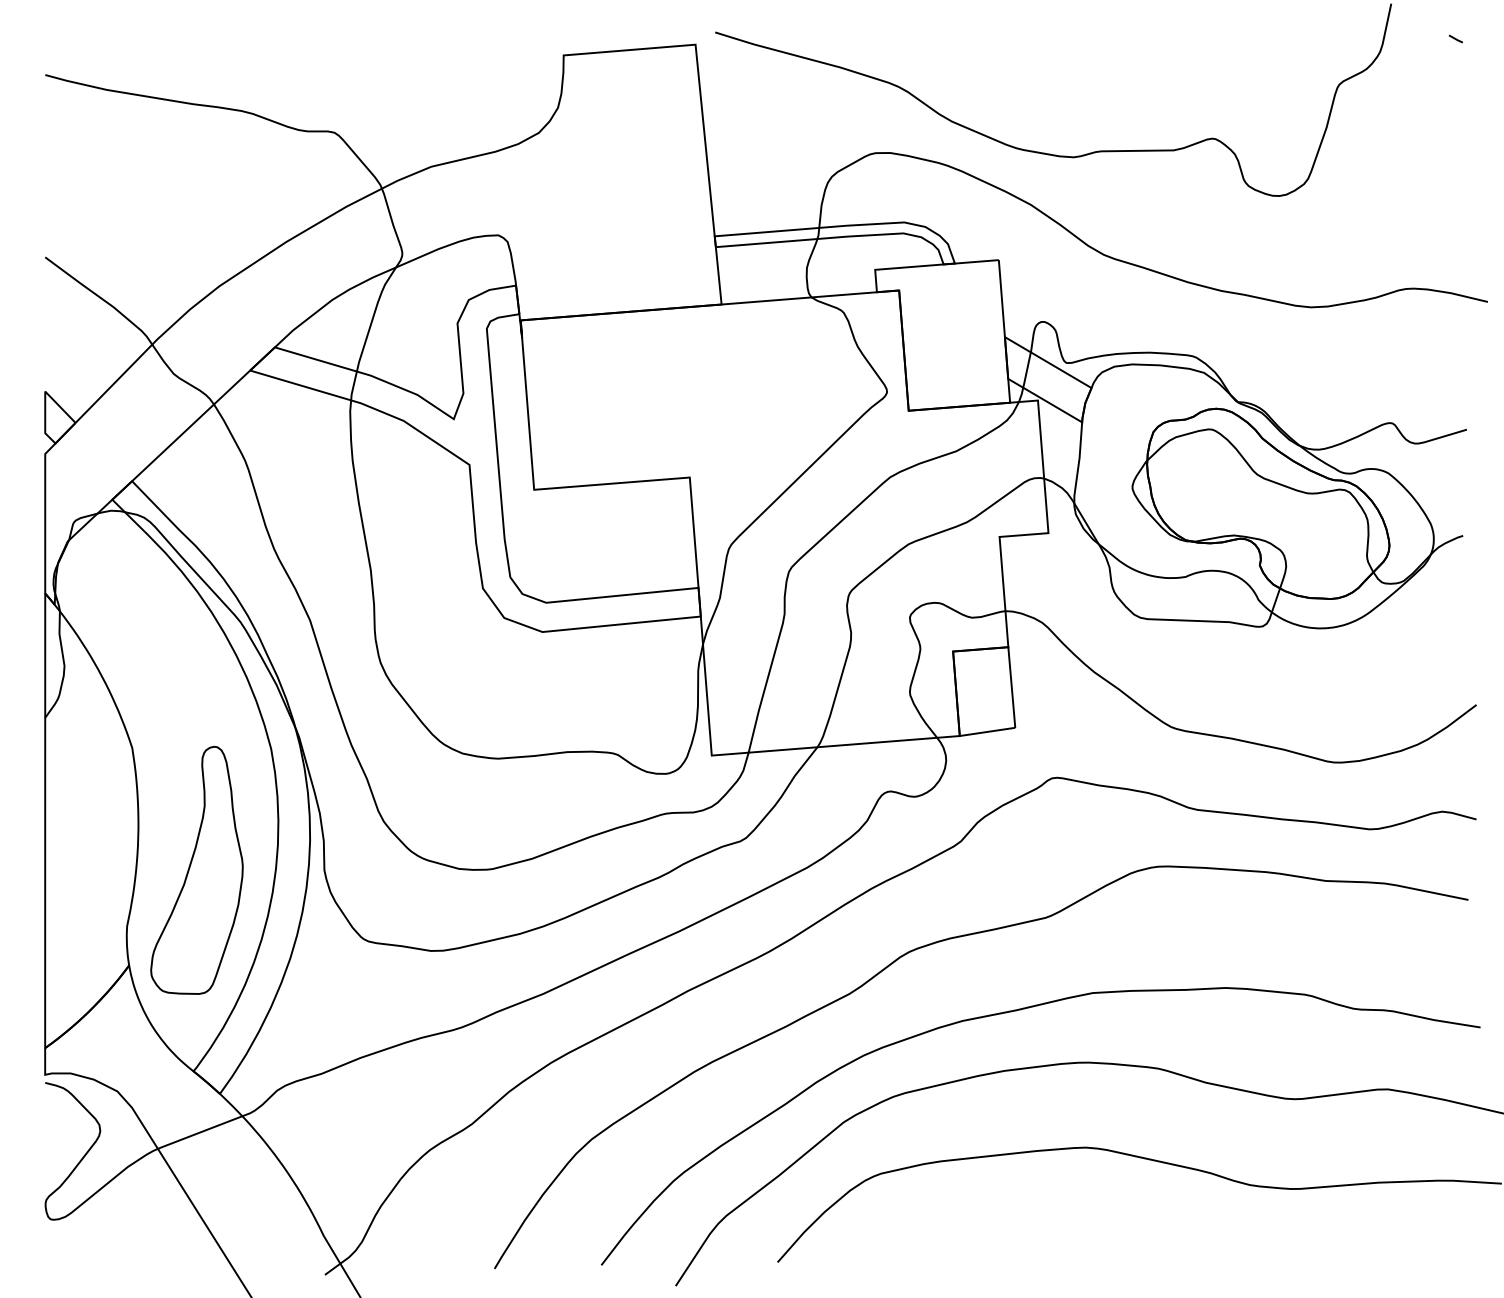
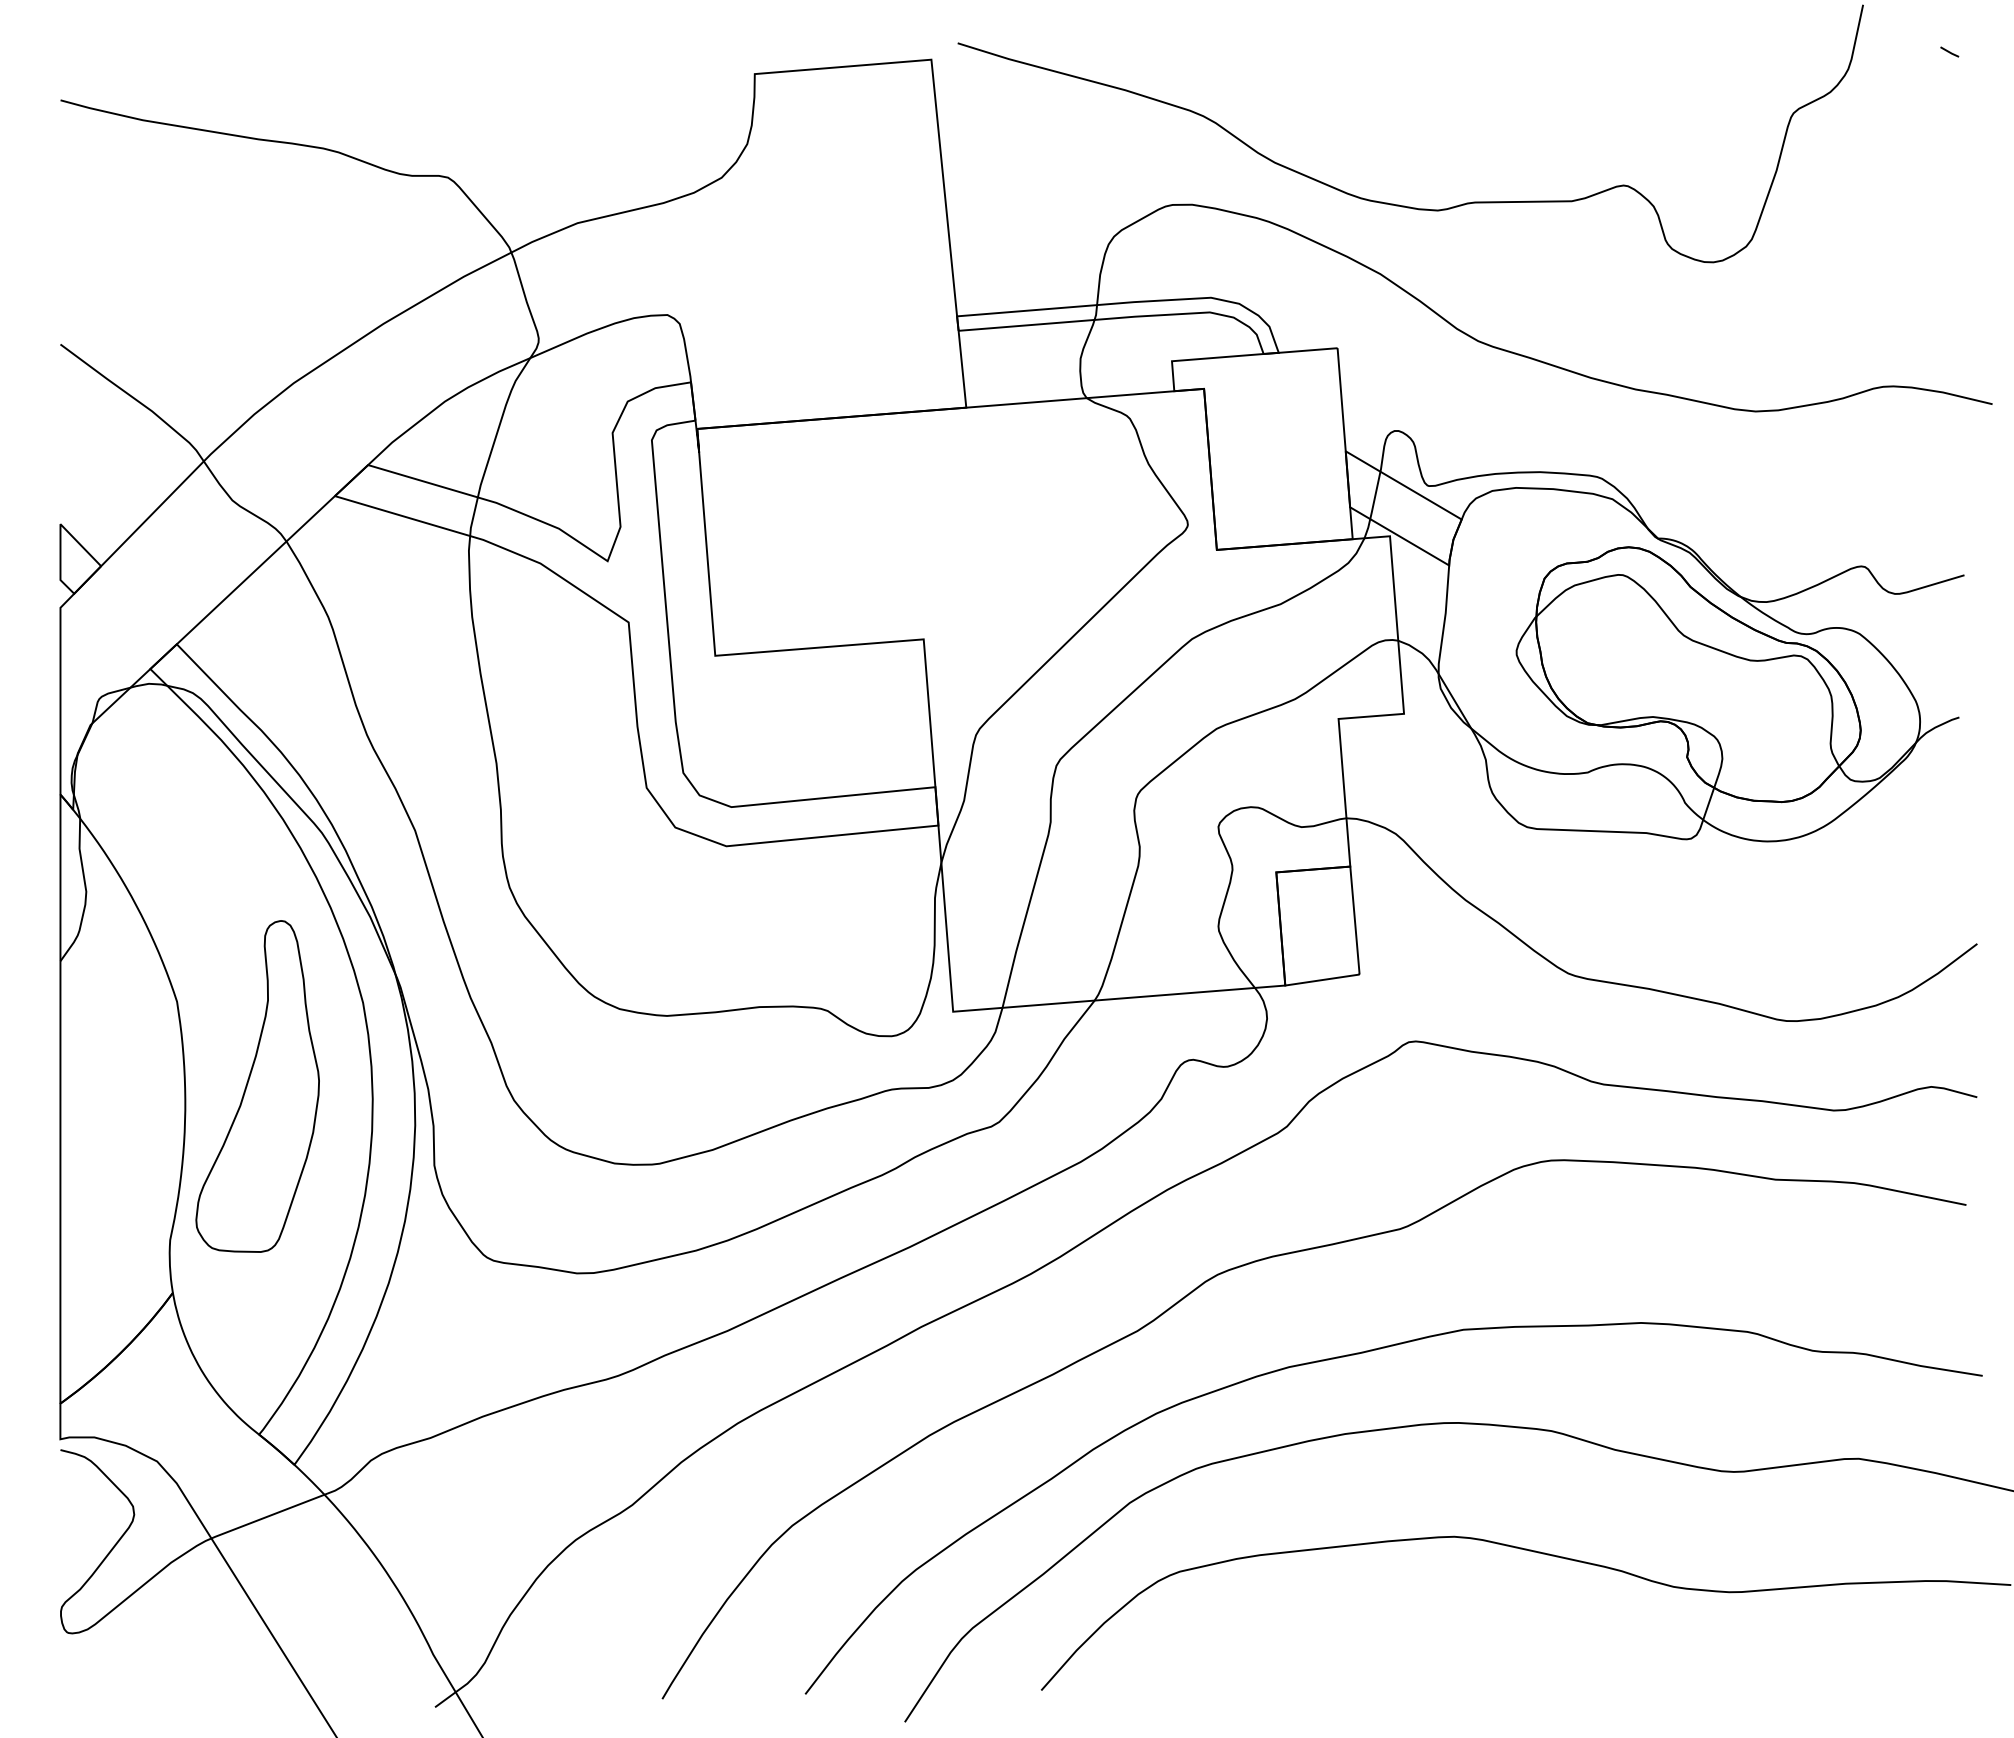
part: (196, 870) -> (257, 1086), moved

